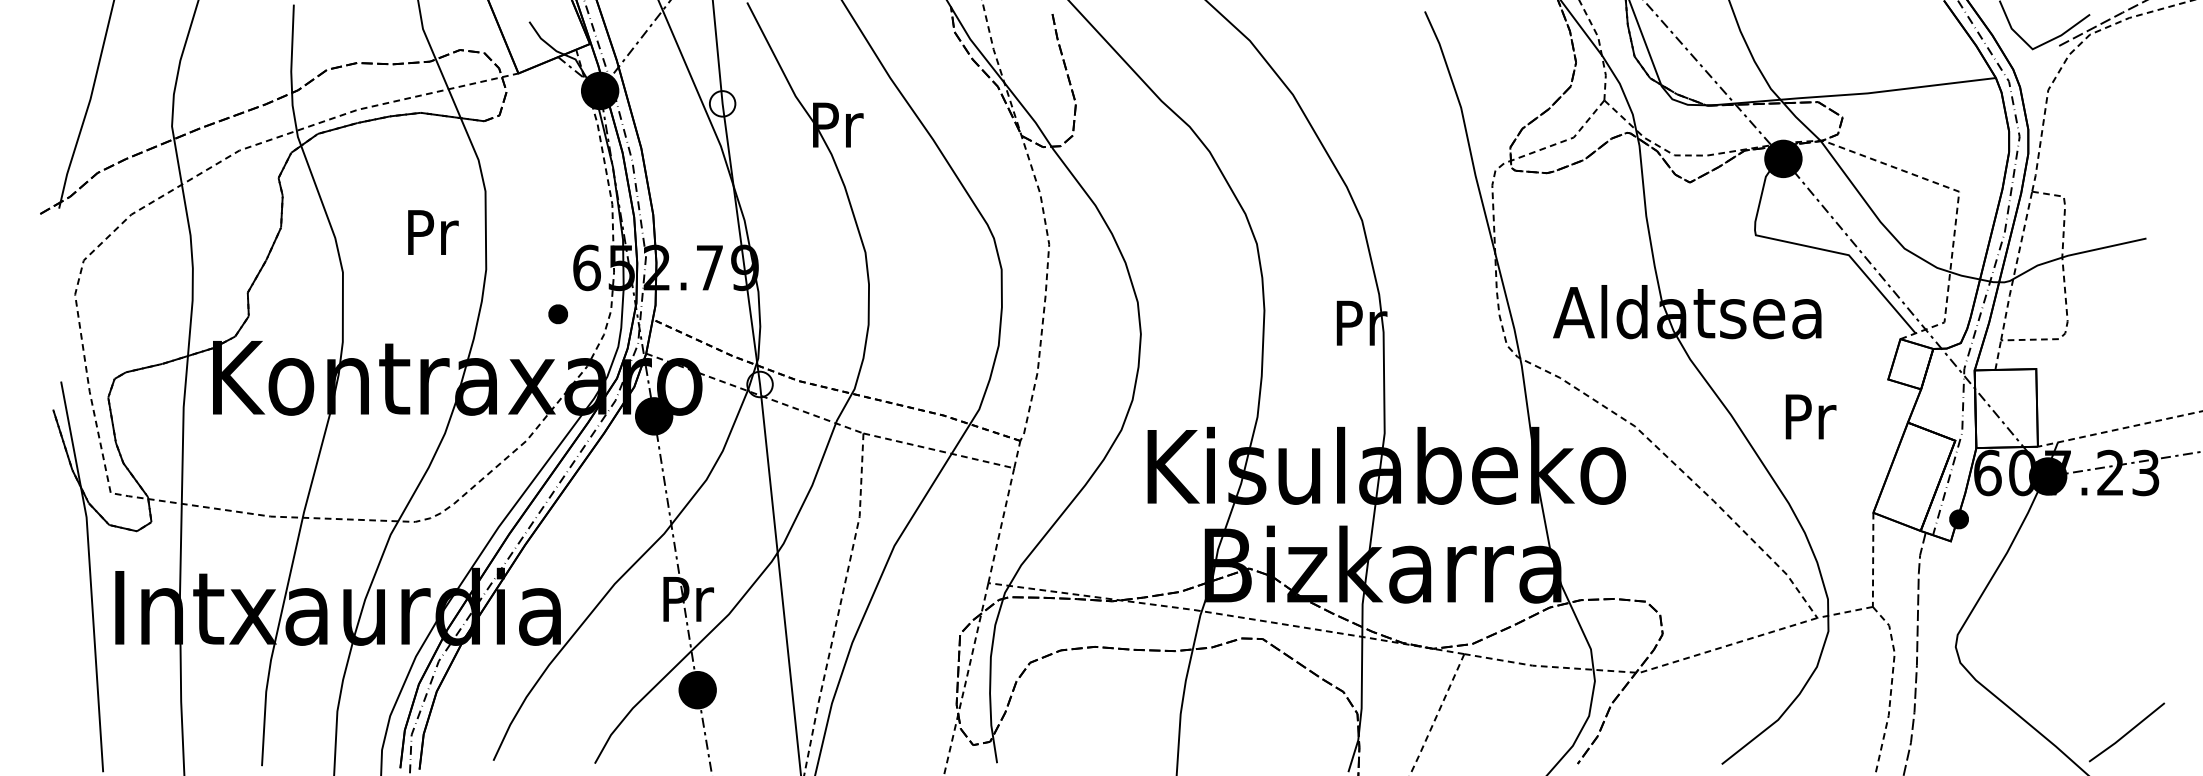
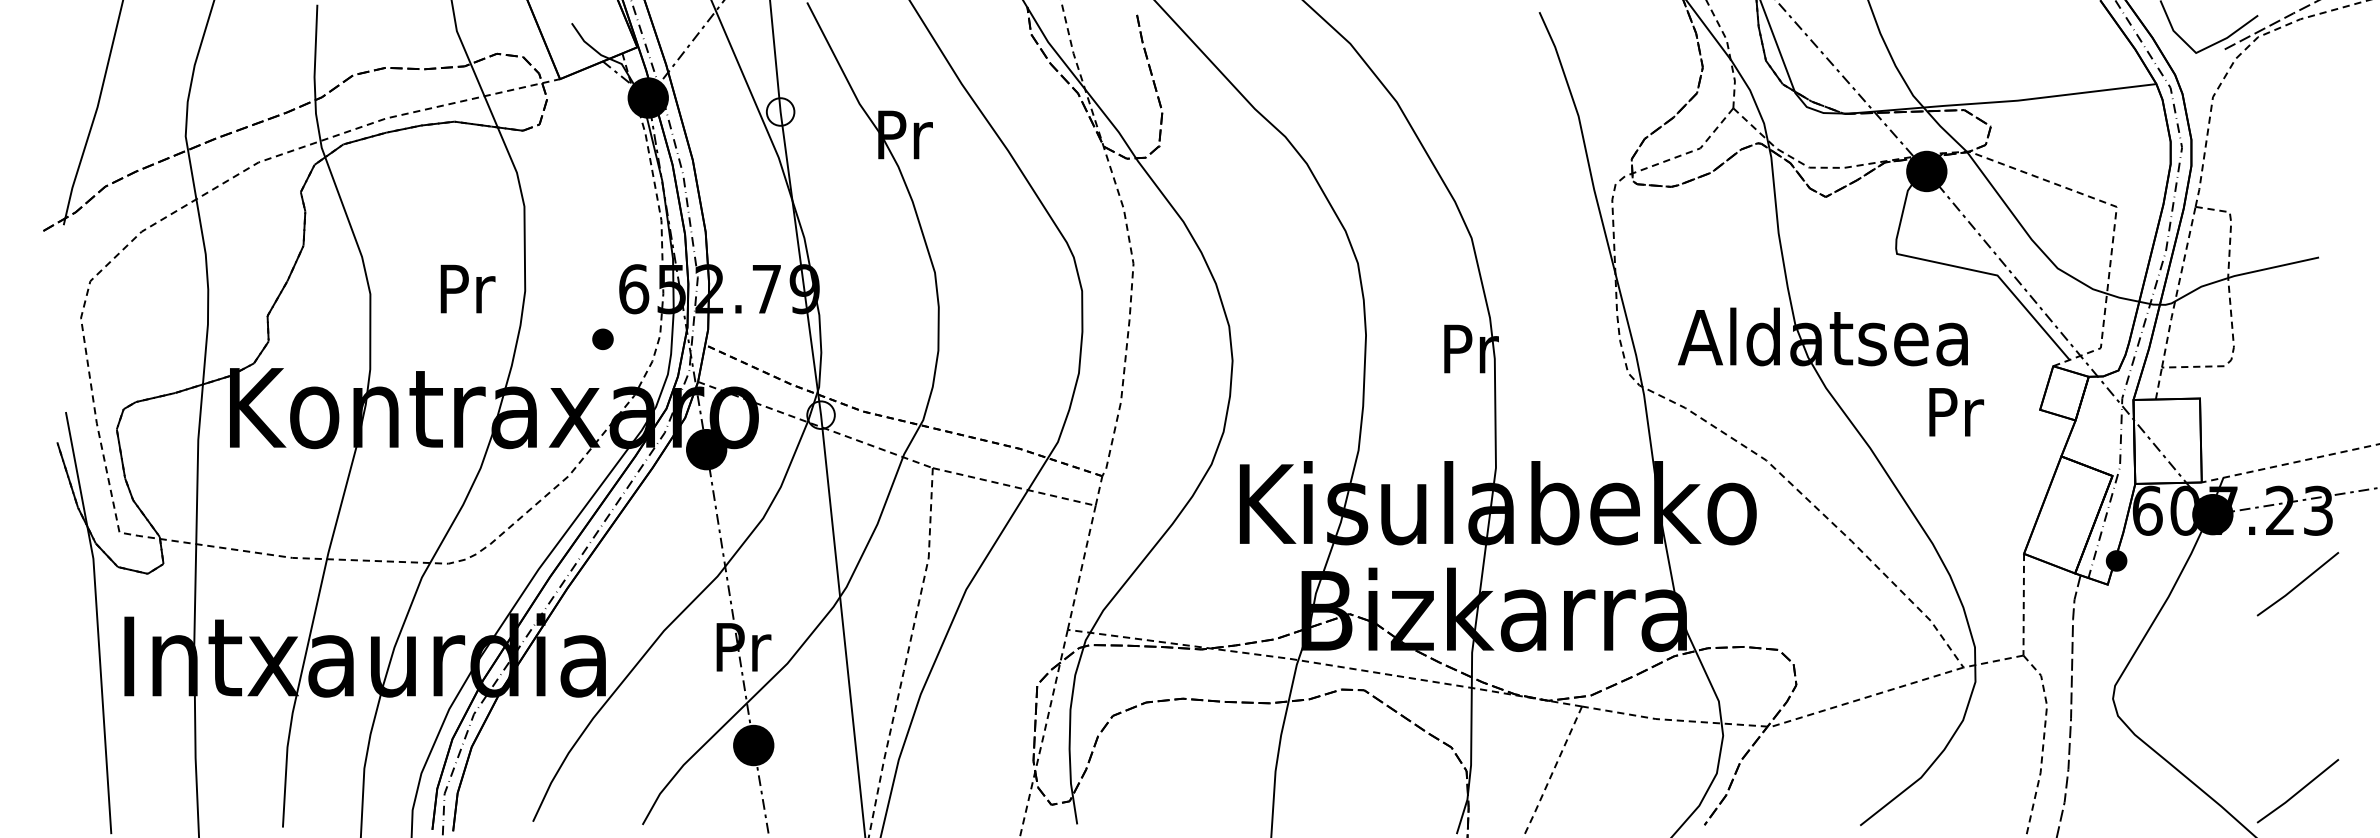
text: (432, 232) -> (467, 288), moved
text: (1810, 417) -> (1956, 412), moved
line: (2126, 541) -> (2297, 584), added

